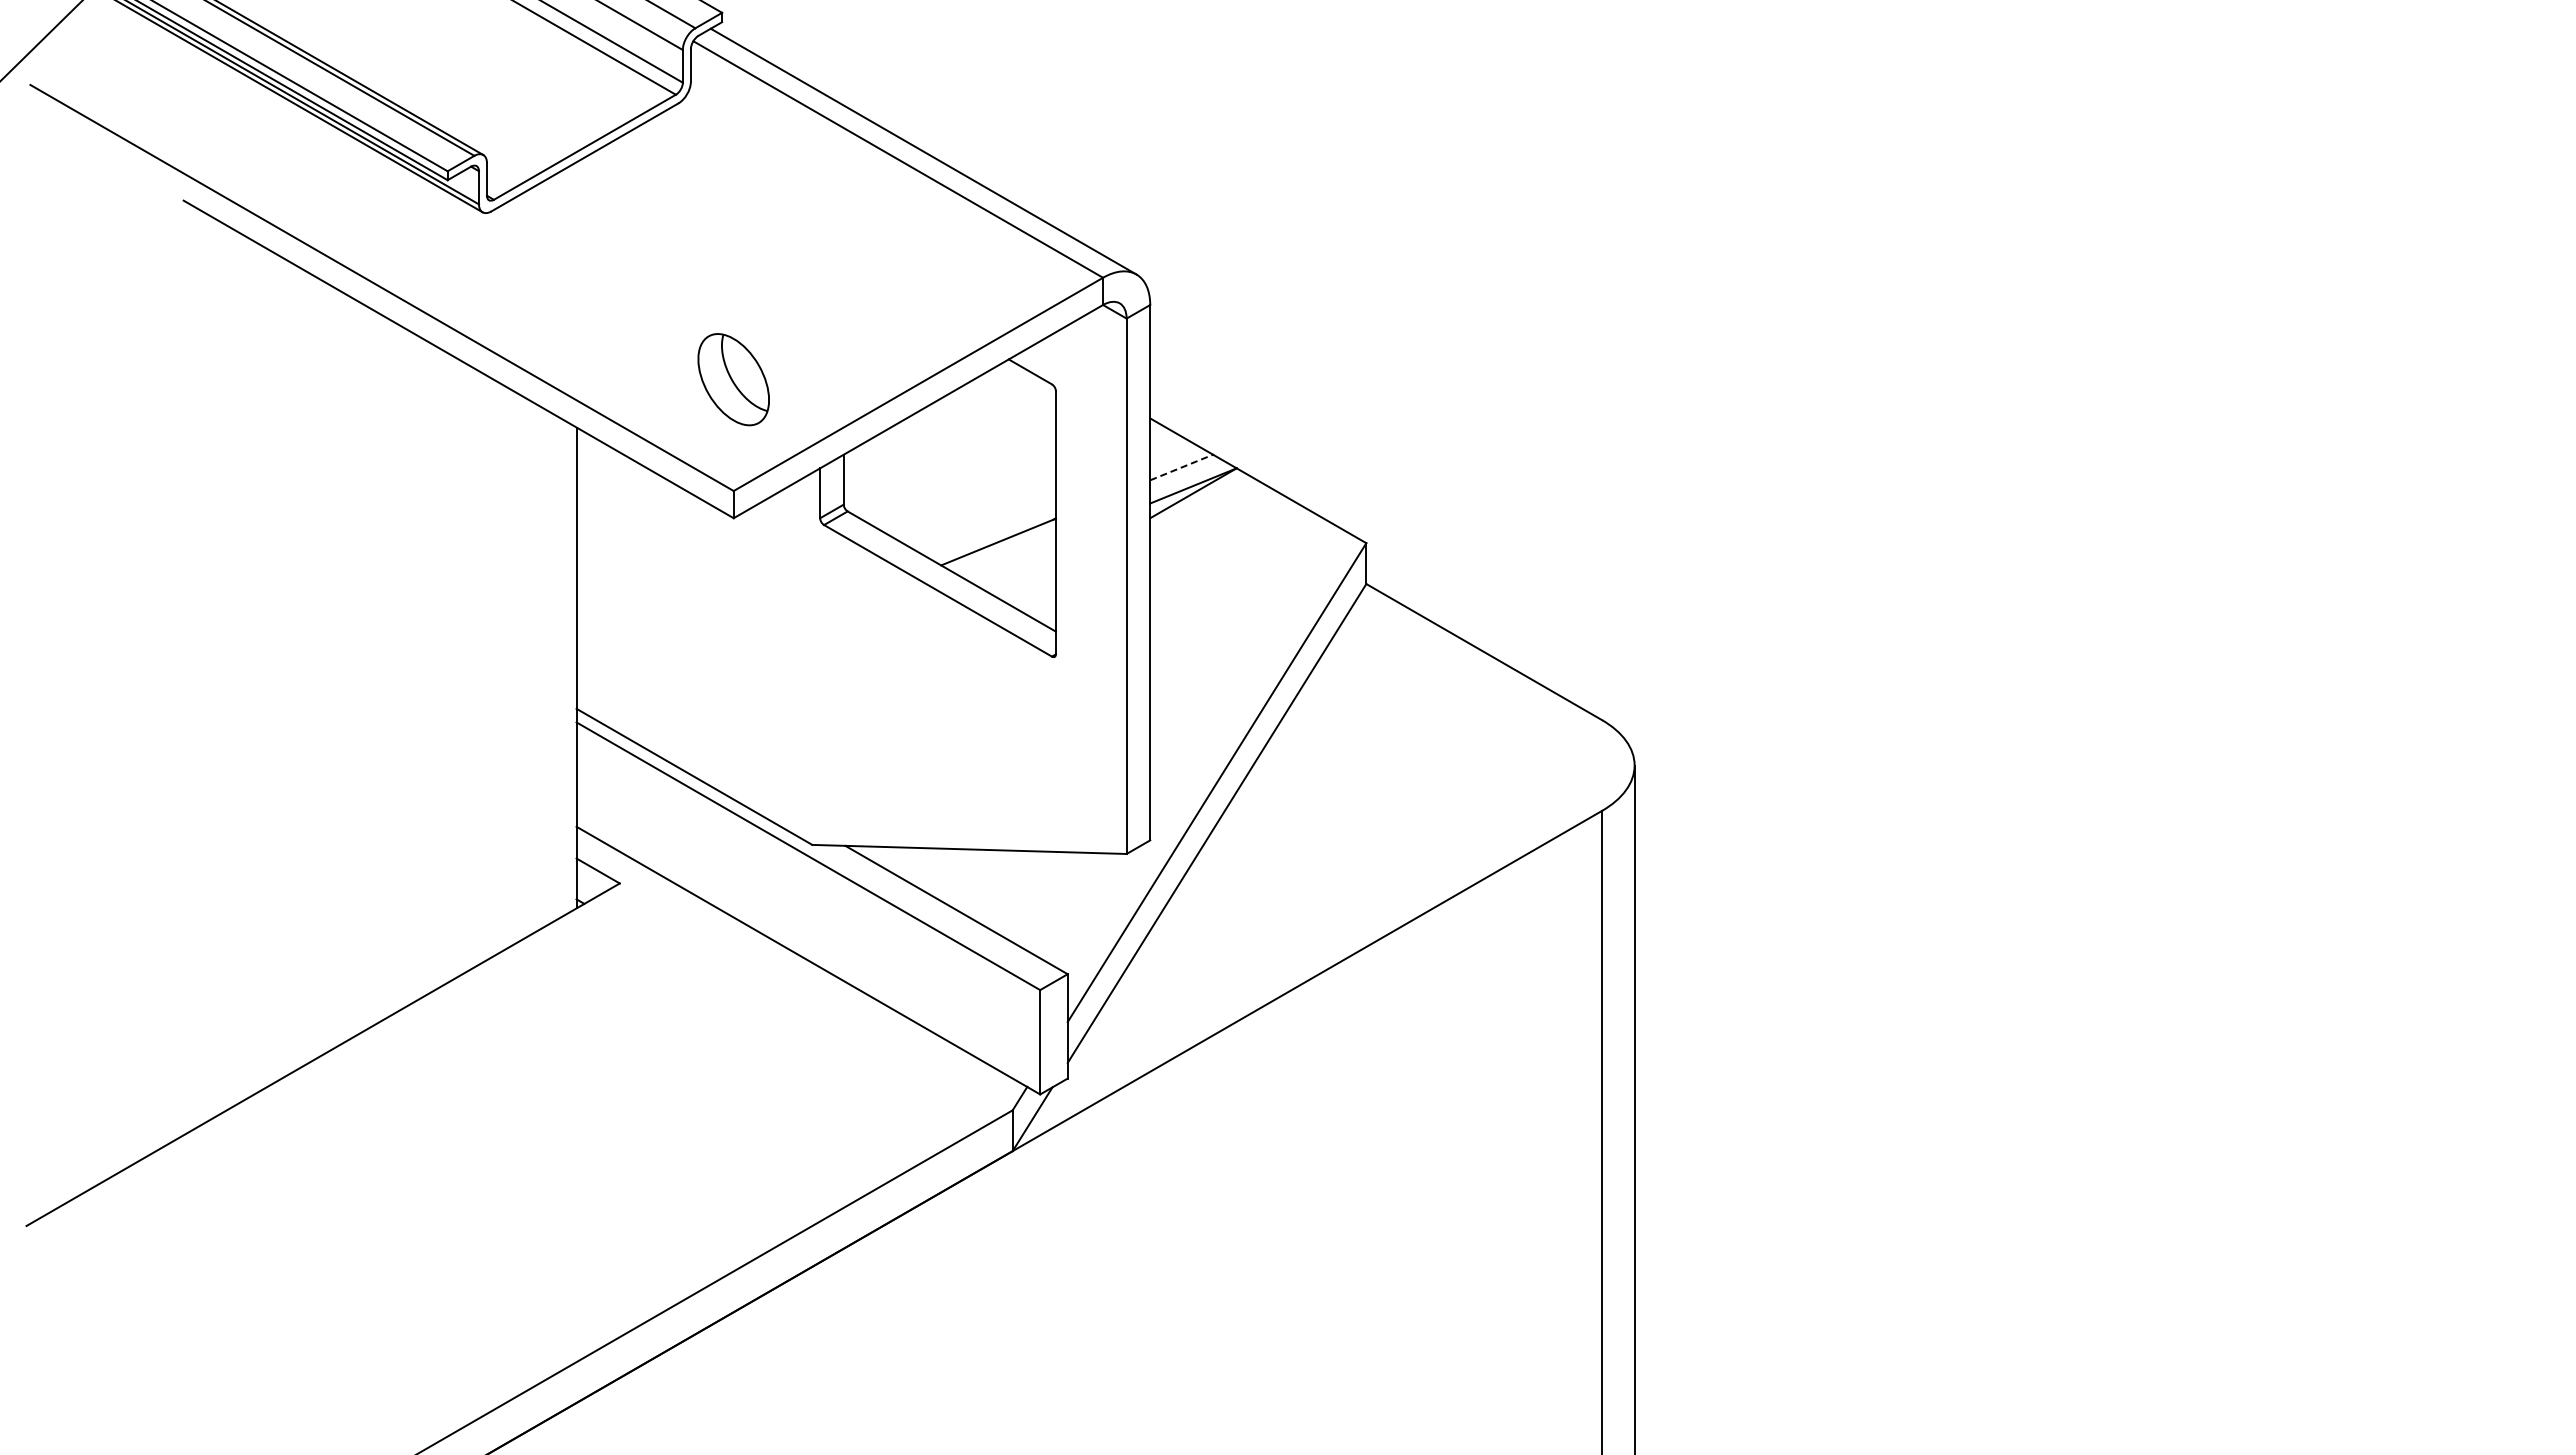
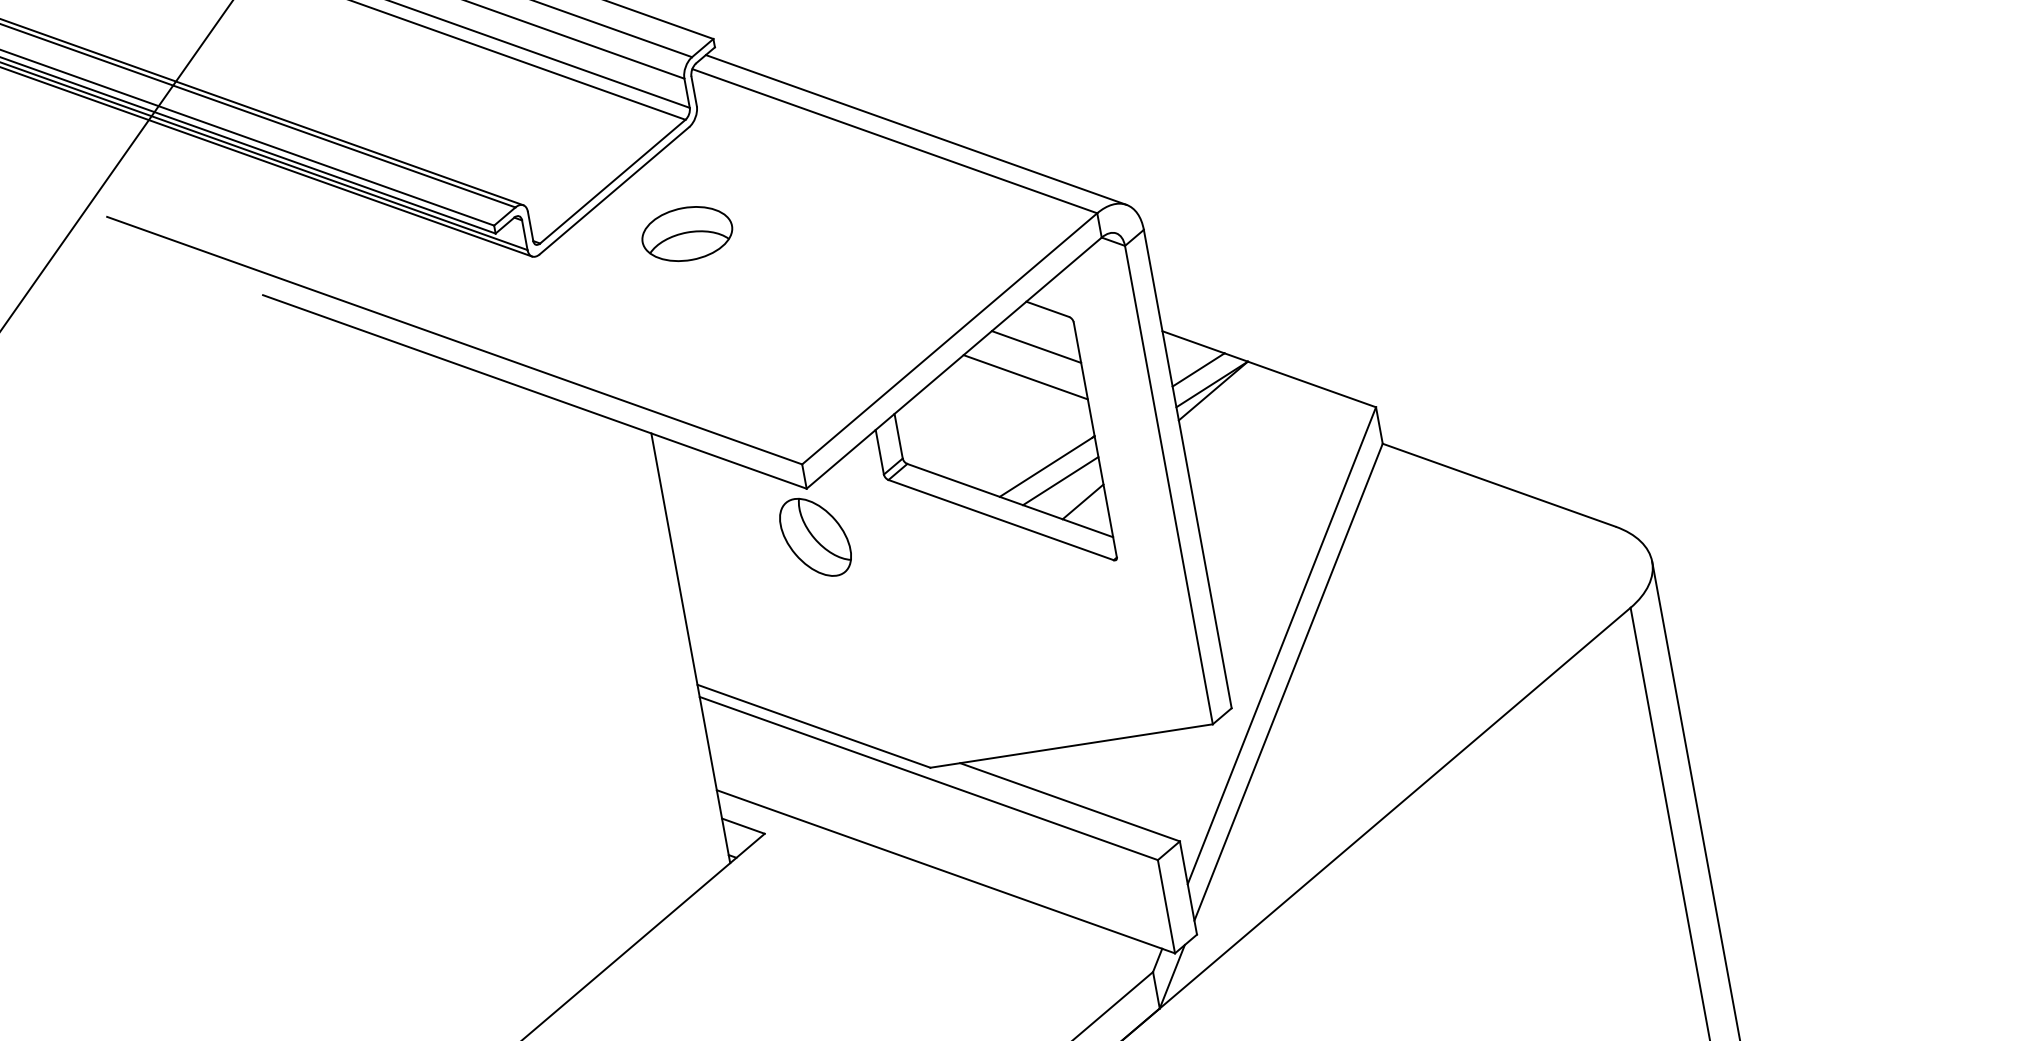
part: (655, 218) -> (687, 233), added
part: (733, 379) -> (815, 537), moved
line: (1010, 410) -> (1036, 347), added
line: (992, 440) -> (1025, 376), added
line: (1181, 467) -> (1198, 369), dashed -> solid
line: (1009, 560) -> (1060, 481), added
line: (1029, 587) -> (1082, 502), added

